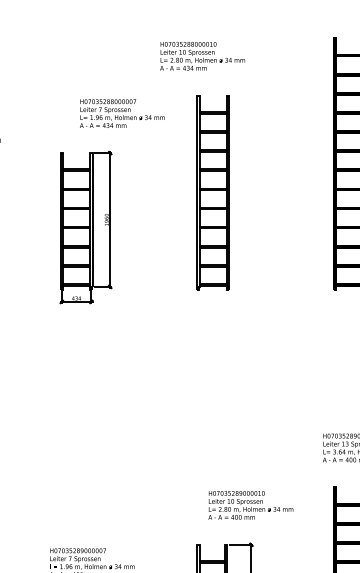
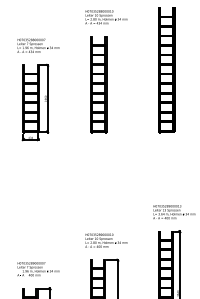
text: (202, 56) -> (106, 17), moved
text: (122, 112) -> (38, 45), moved
text: (250, 504) -> (106, 240), moved

